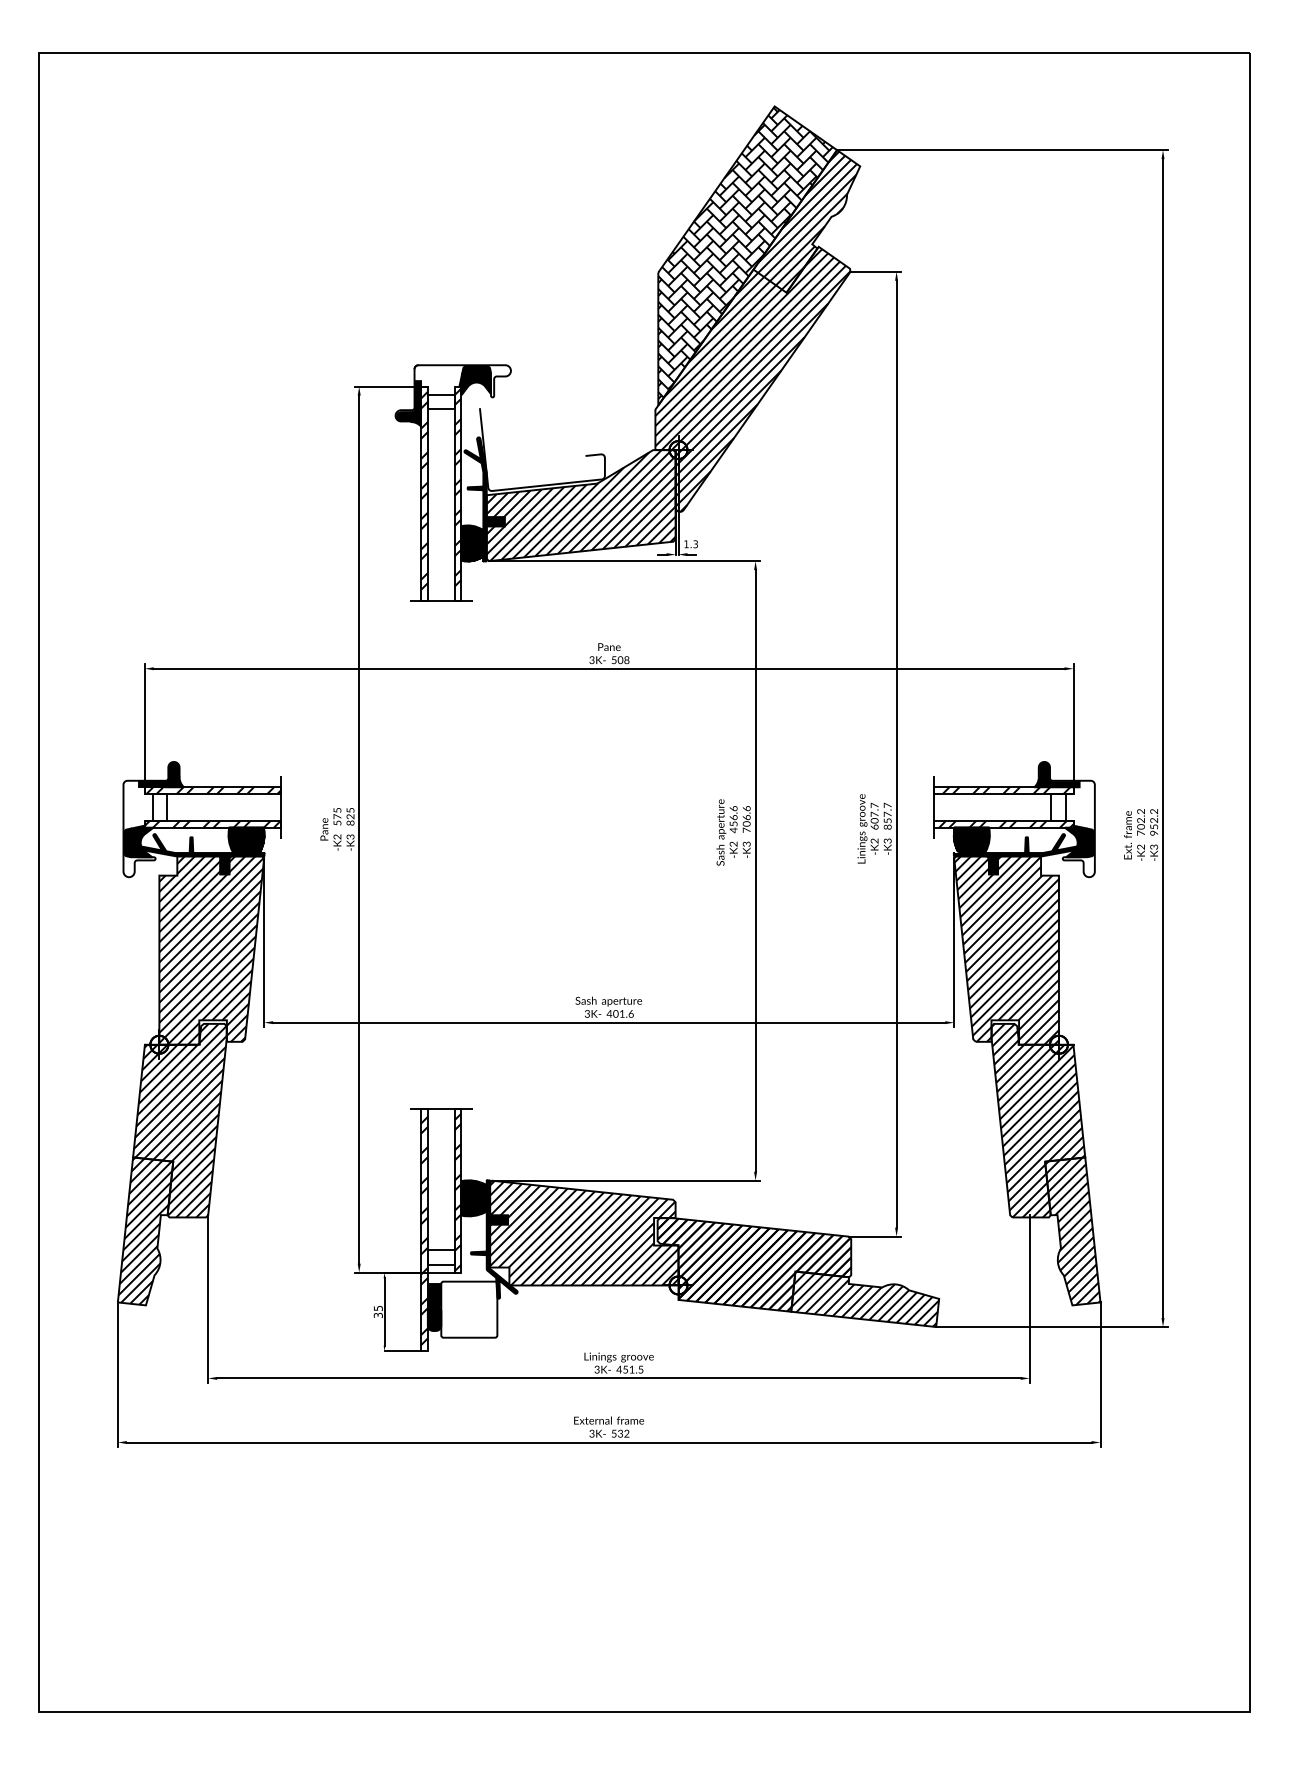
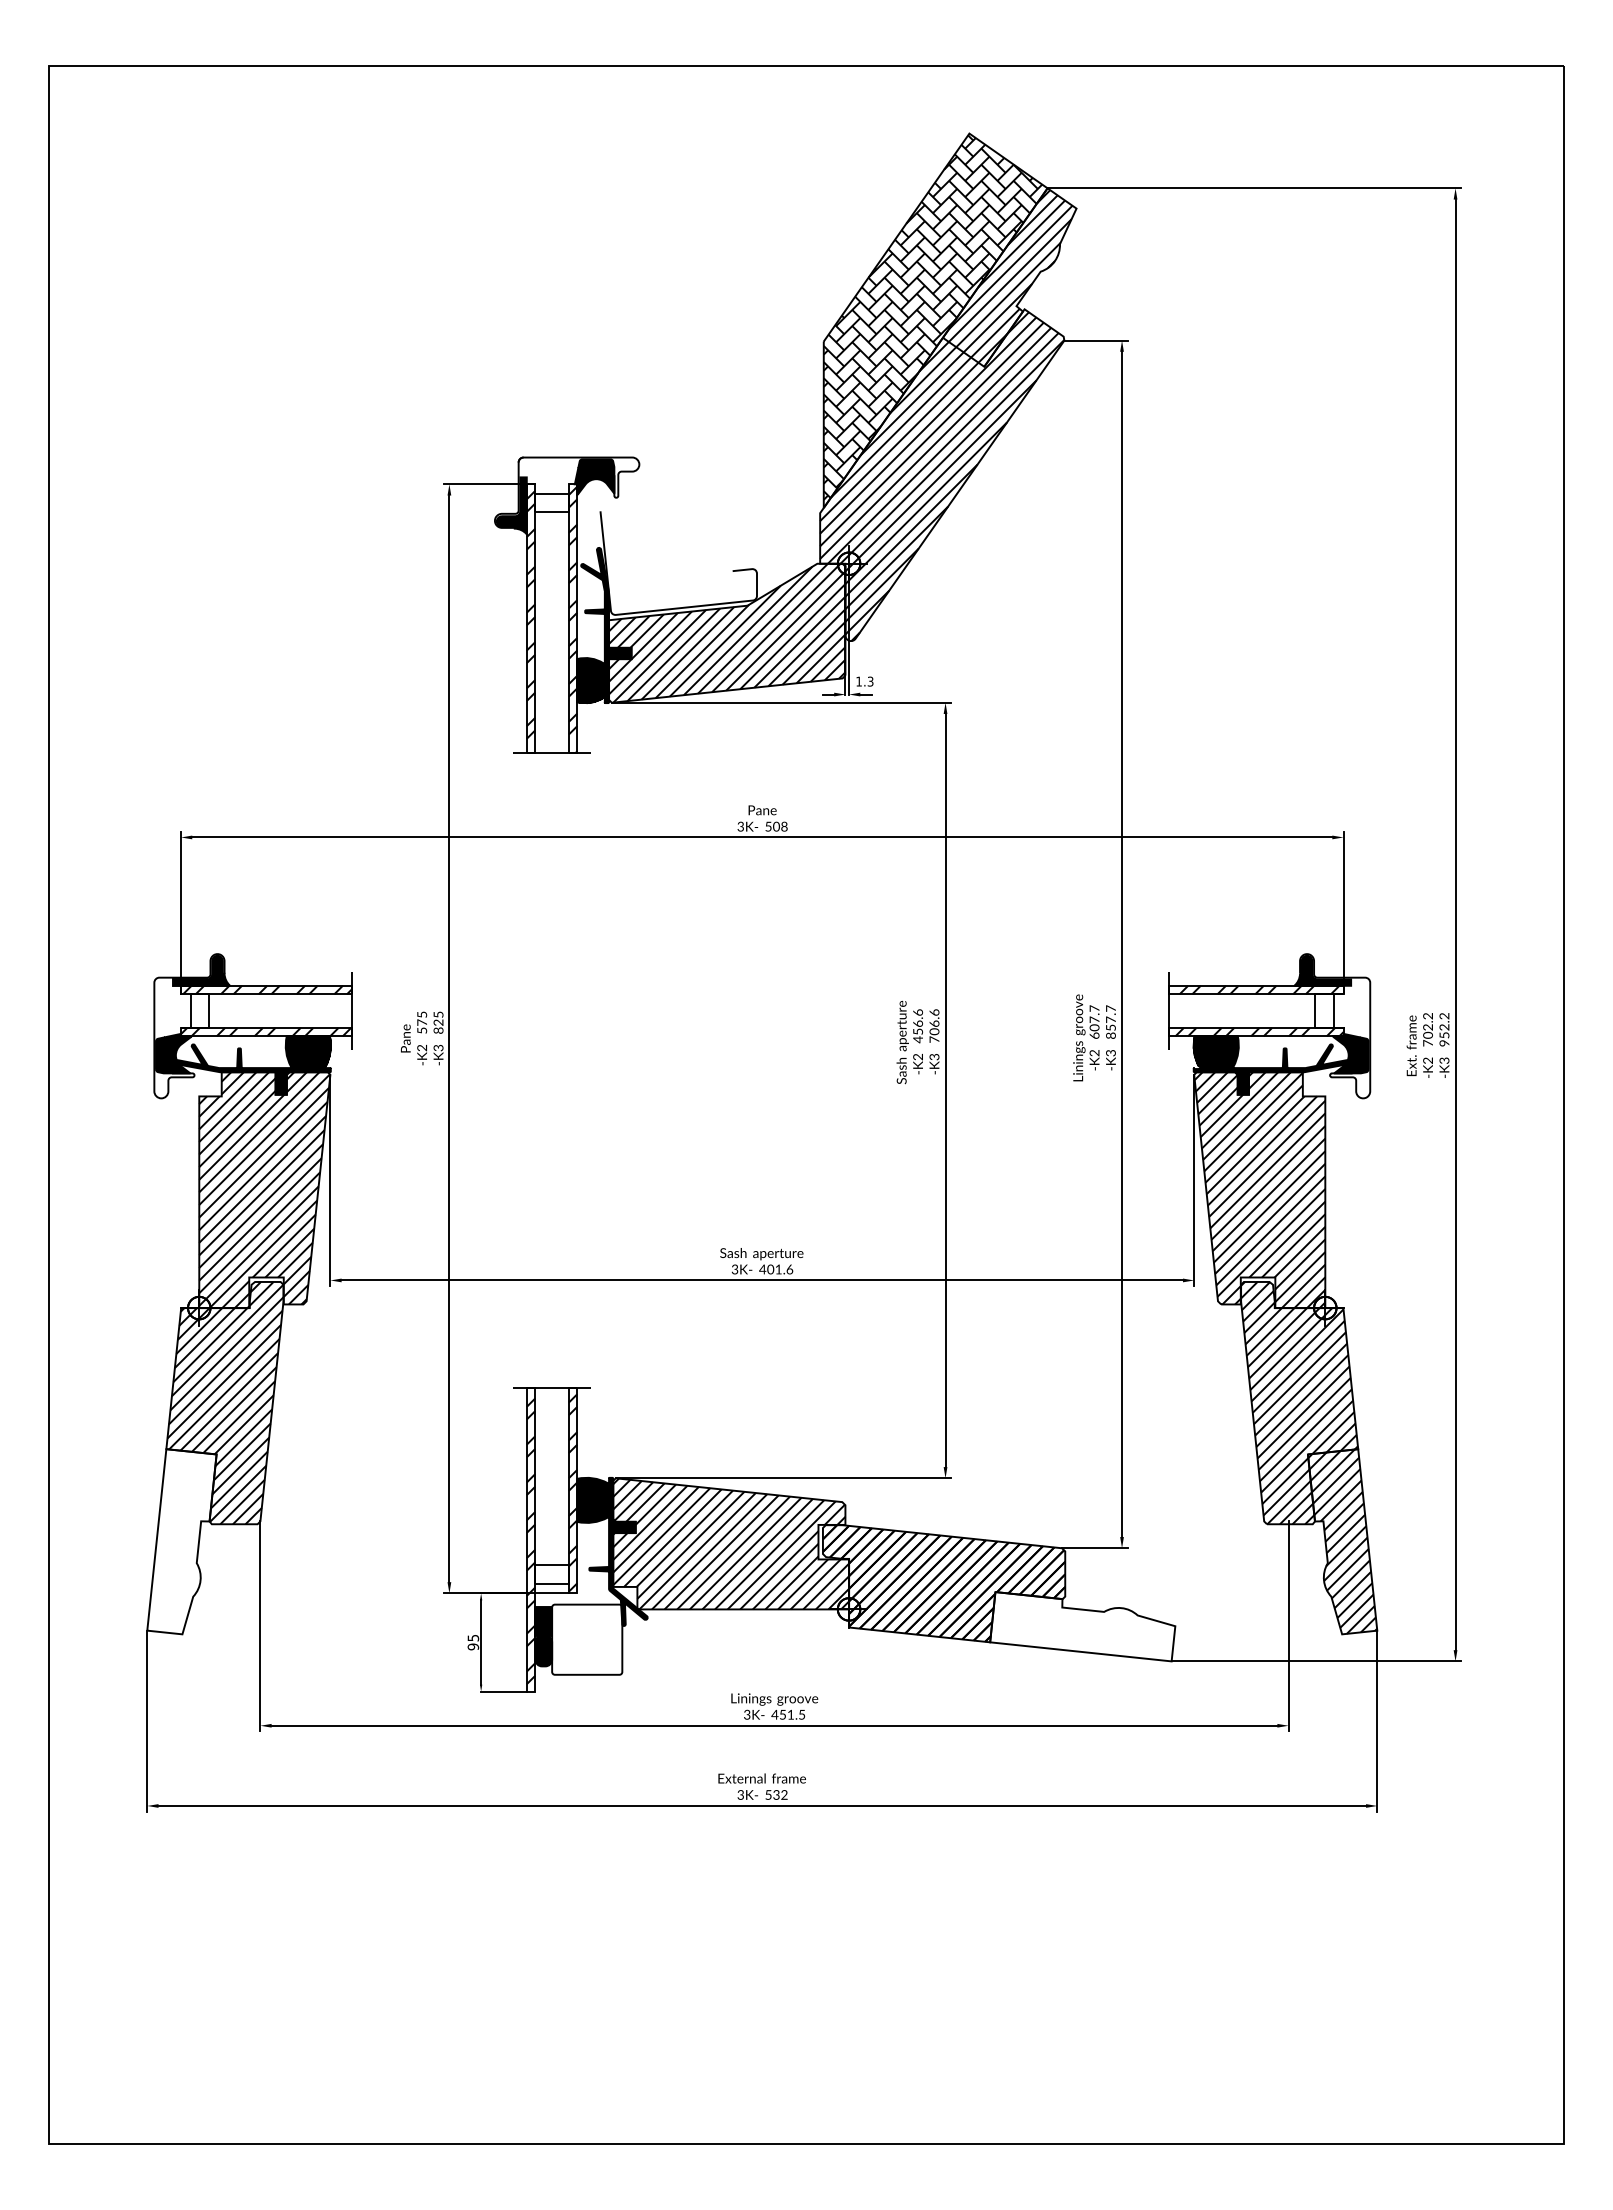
hatch: (145, 1231) -> (181, 1541), removed
hatch: (864, 1299) -> (1082, 1626), removed
text: (377, 1315) -> (472, 1646), 35 -> 95

